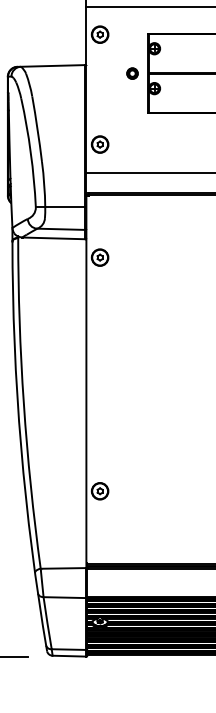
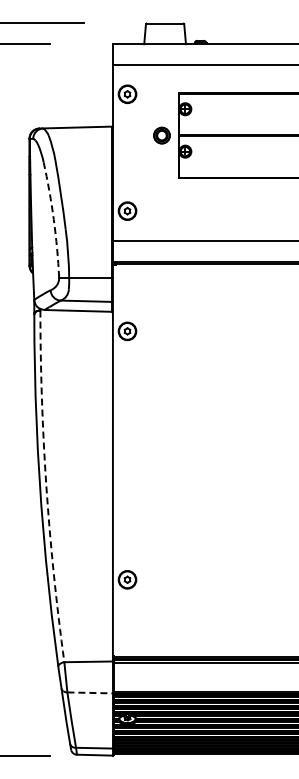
part: (132, 73) -> (161, 135), size x1.4
arc: (30, 152) -> (53, 219), solid -> dashed
arc: (23, 403) -> (46, 486), solid -> dashed
line: (65, 597) -> (90, 692), solid -> dashed

